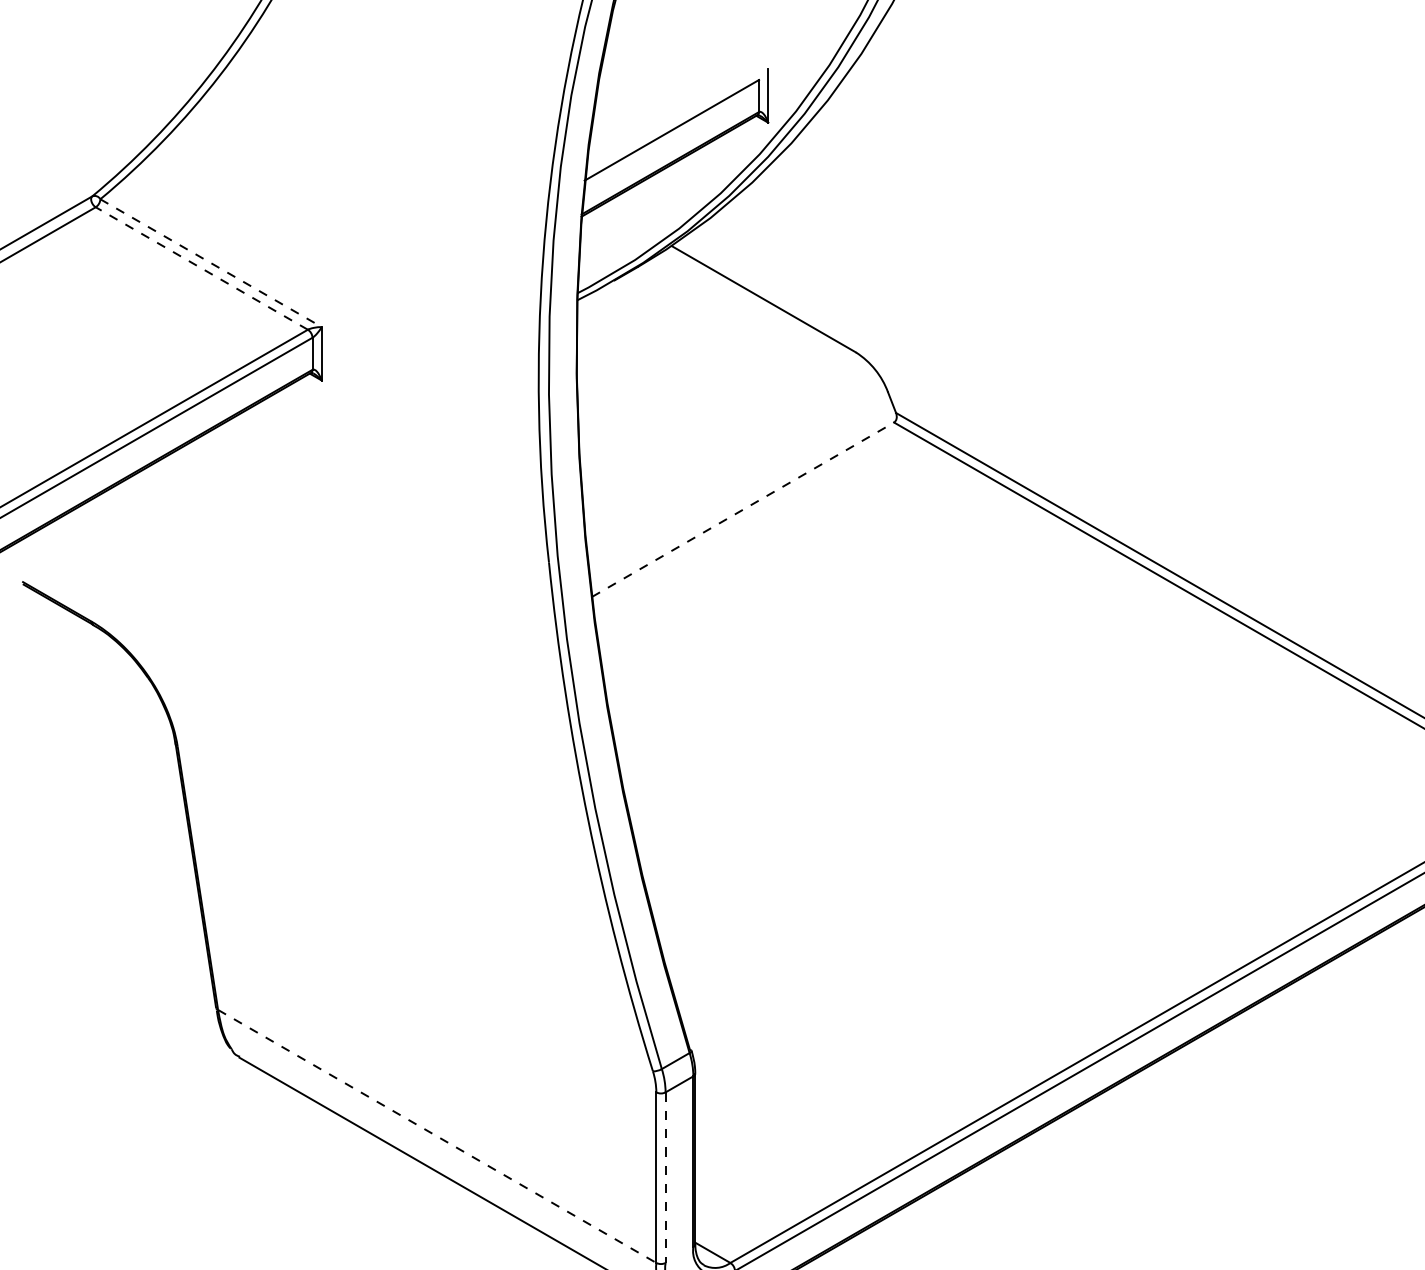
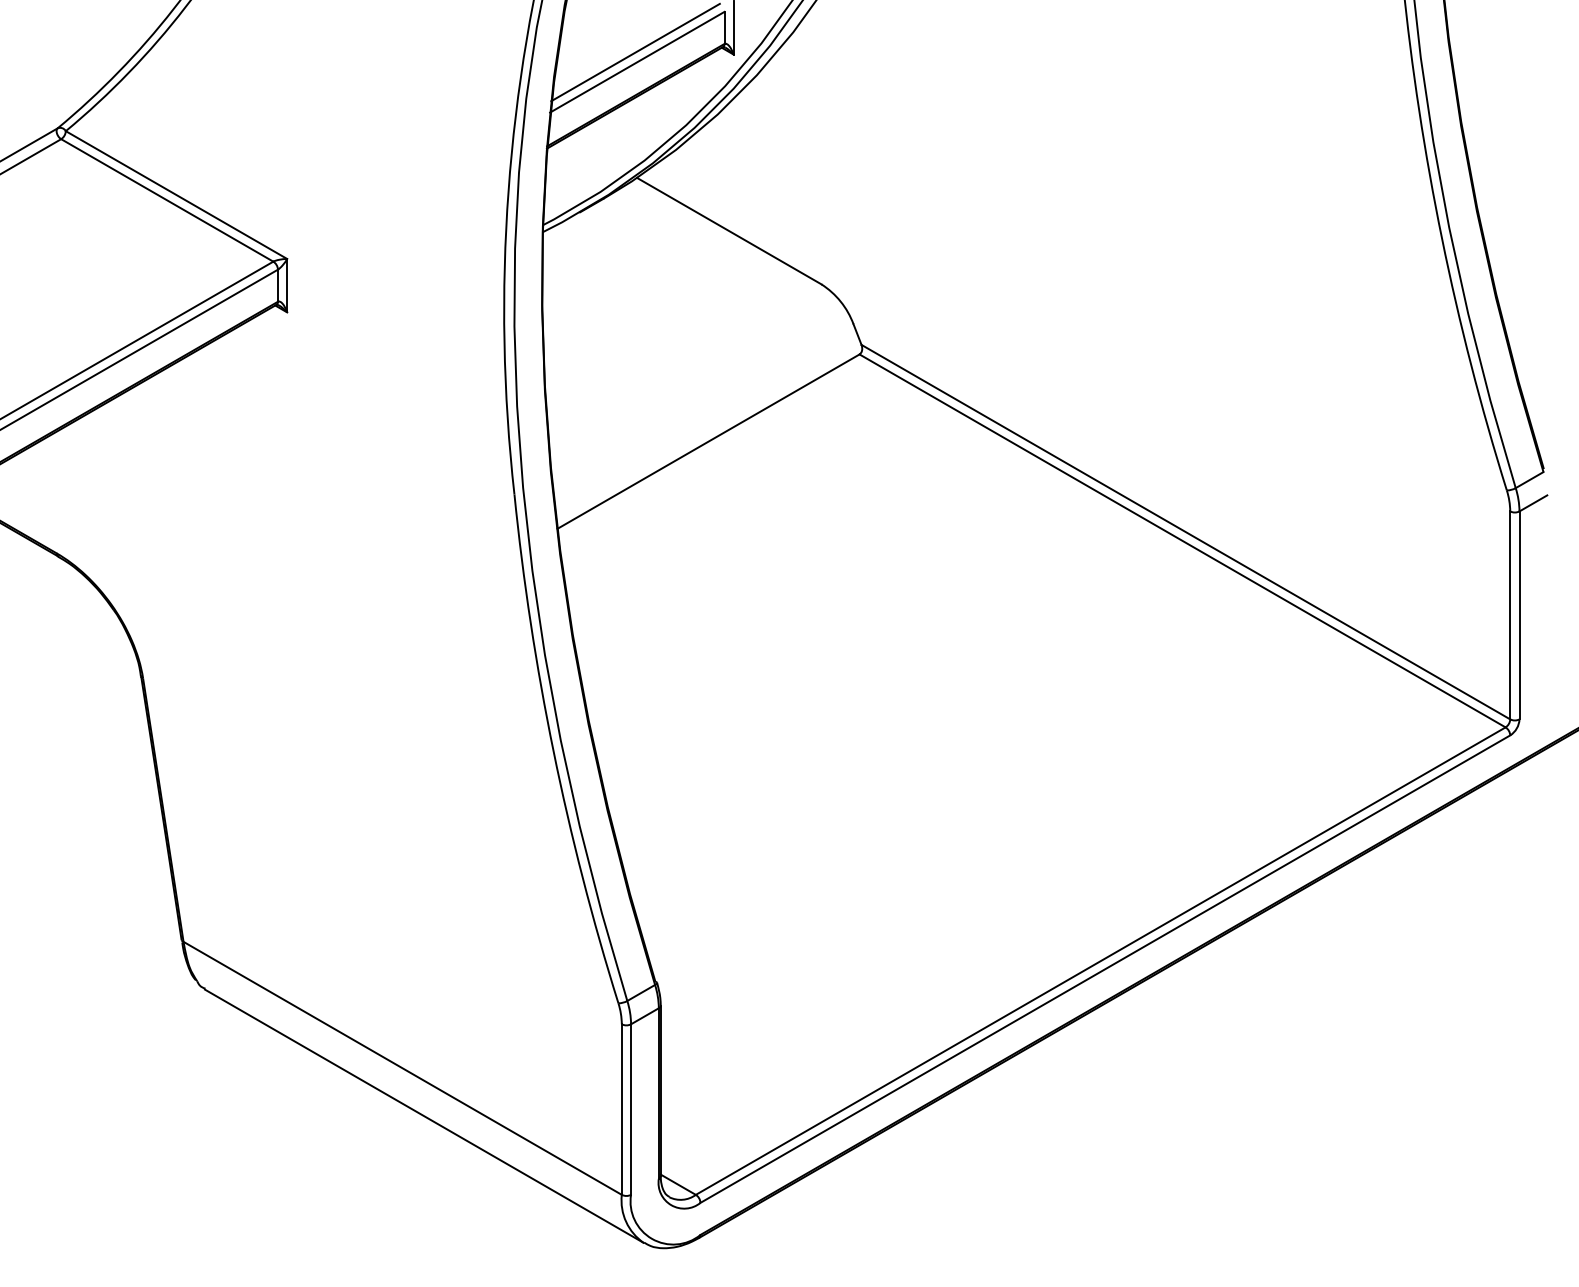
line: (670, 120) -> (635, 52), added
line: (211, 263) -> (176, 195), dashed -> solid
line: (201, 268) -> (166, 200), dashed -> solid
line: (743, 509) -> (708, 441), dashed -> solid
line: (438, 1136) -> (403, 1068), dashed -> solid
line: (666, 1178) -> (631, 1110), dashed -> solid

